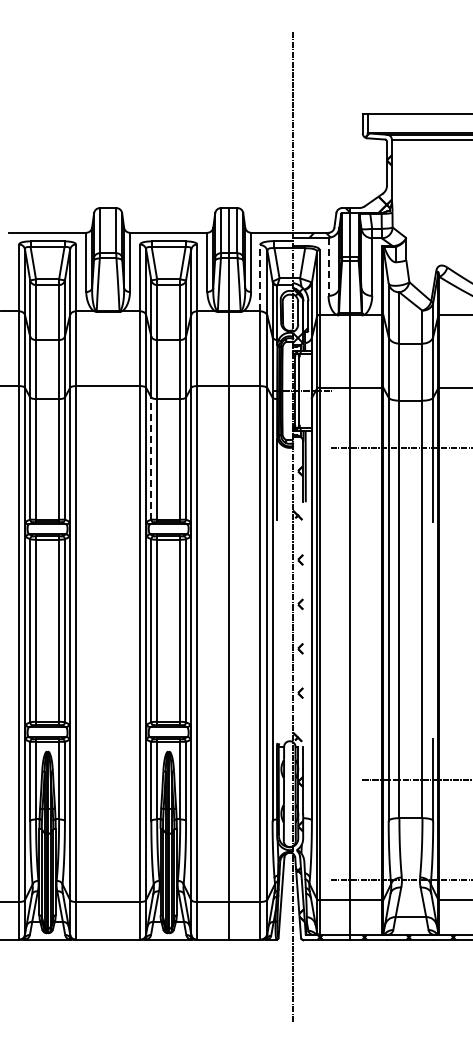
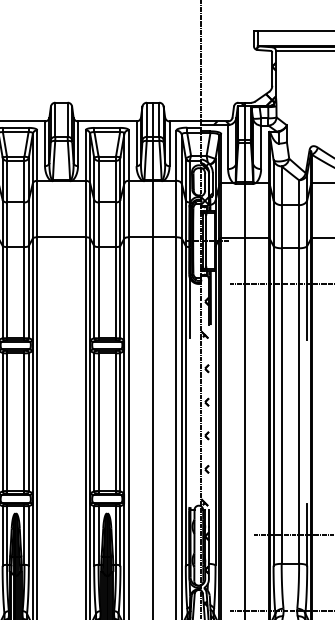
line: (328, 267) -> (228, 147), dashed -> solid
line: (260, 277) -> (176, 155), dashed -> solid
line: (151, 458) -> (94, 291), dashed -> solid

